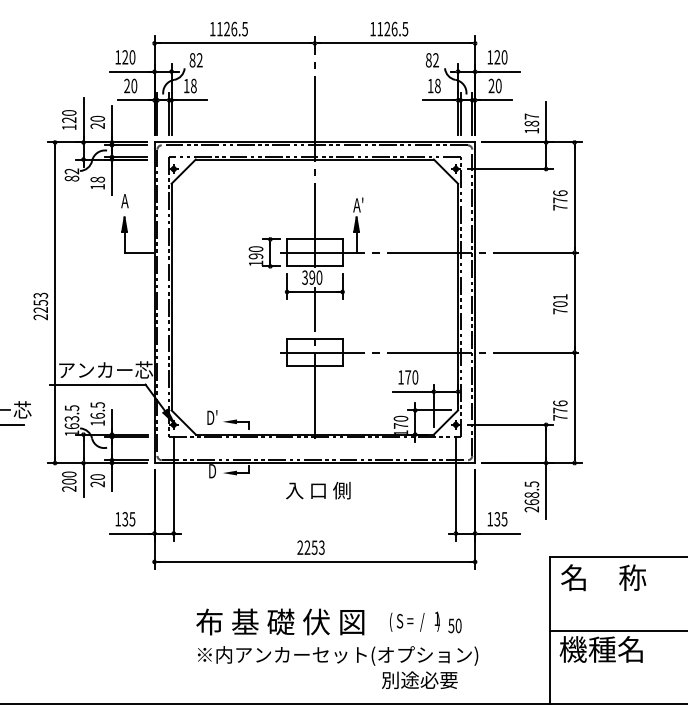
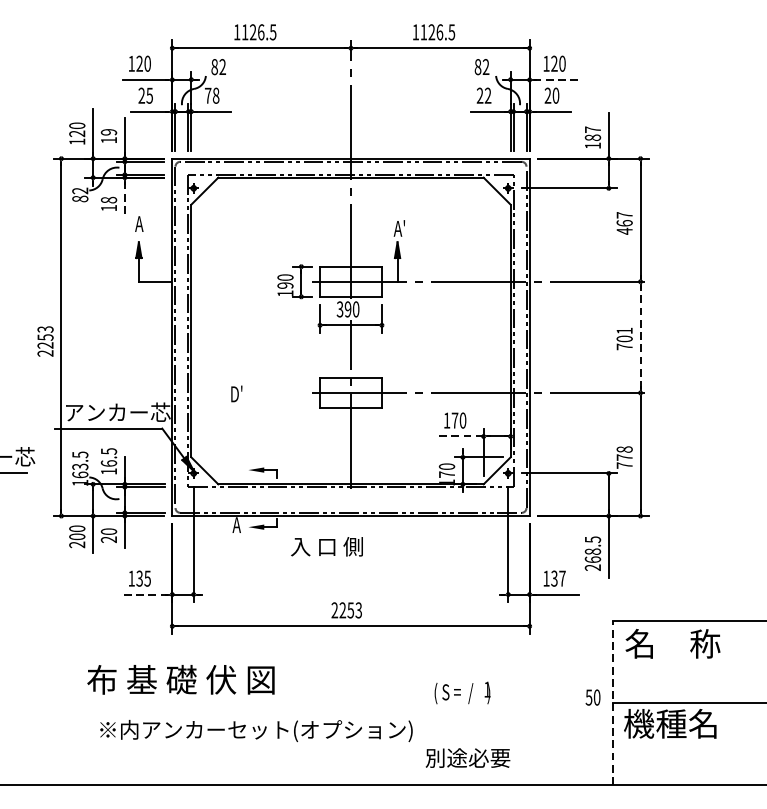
line: (499, 71) -> (556, 79), solid -> dashed
text: (134, 85) -> (149, 95), 20 -> 25
text: (433, 85) -> (483, 95), 18 -> 22
text: (186, 86) -> (207, 96), 18 -> 78
text: (97, 122) -> (108, 136), 20 -> 19
line: (112, 179) -> (125, 199), solid -> dashed
text: (560, 200) -> (624, 223), 776 -> 467
line: (574, 302) -> (640, 337), solid -> dashed
line: (412, 391) -> (459, 436), solid -> dashed
text: (560, 403) -> (624, 449), 776 -> 778
text: (212, 417) -> (236, 393), moved
text: (212, 471) -> (236, 525), D -> A
text: (318, 490) -> (327, 546), moved
text: (504, 519) -> (562, 578), 135 -> 137
line: (130, 533) -> (145, 594), solid -> dashed
text: (280, 621) -> (181, 679), moved
text: (454, 625) -> (592, 697), moved
line: (550, 630) -> (613, 702), solid -> dashed
text: (338, 655) -> (256, 730), moved

